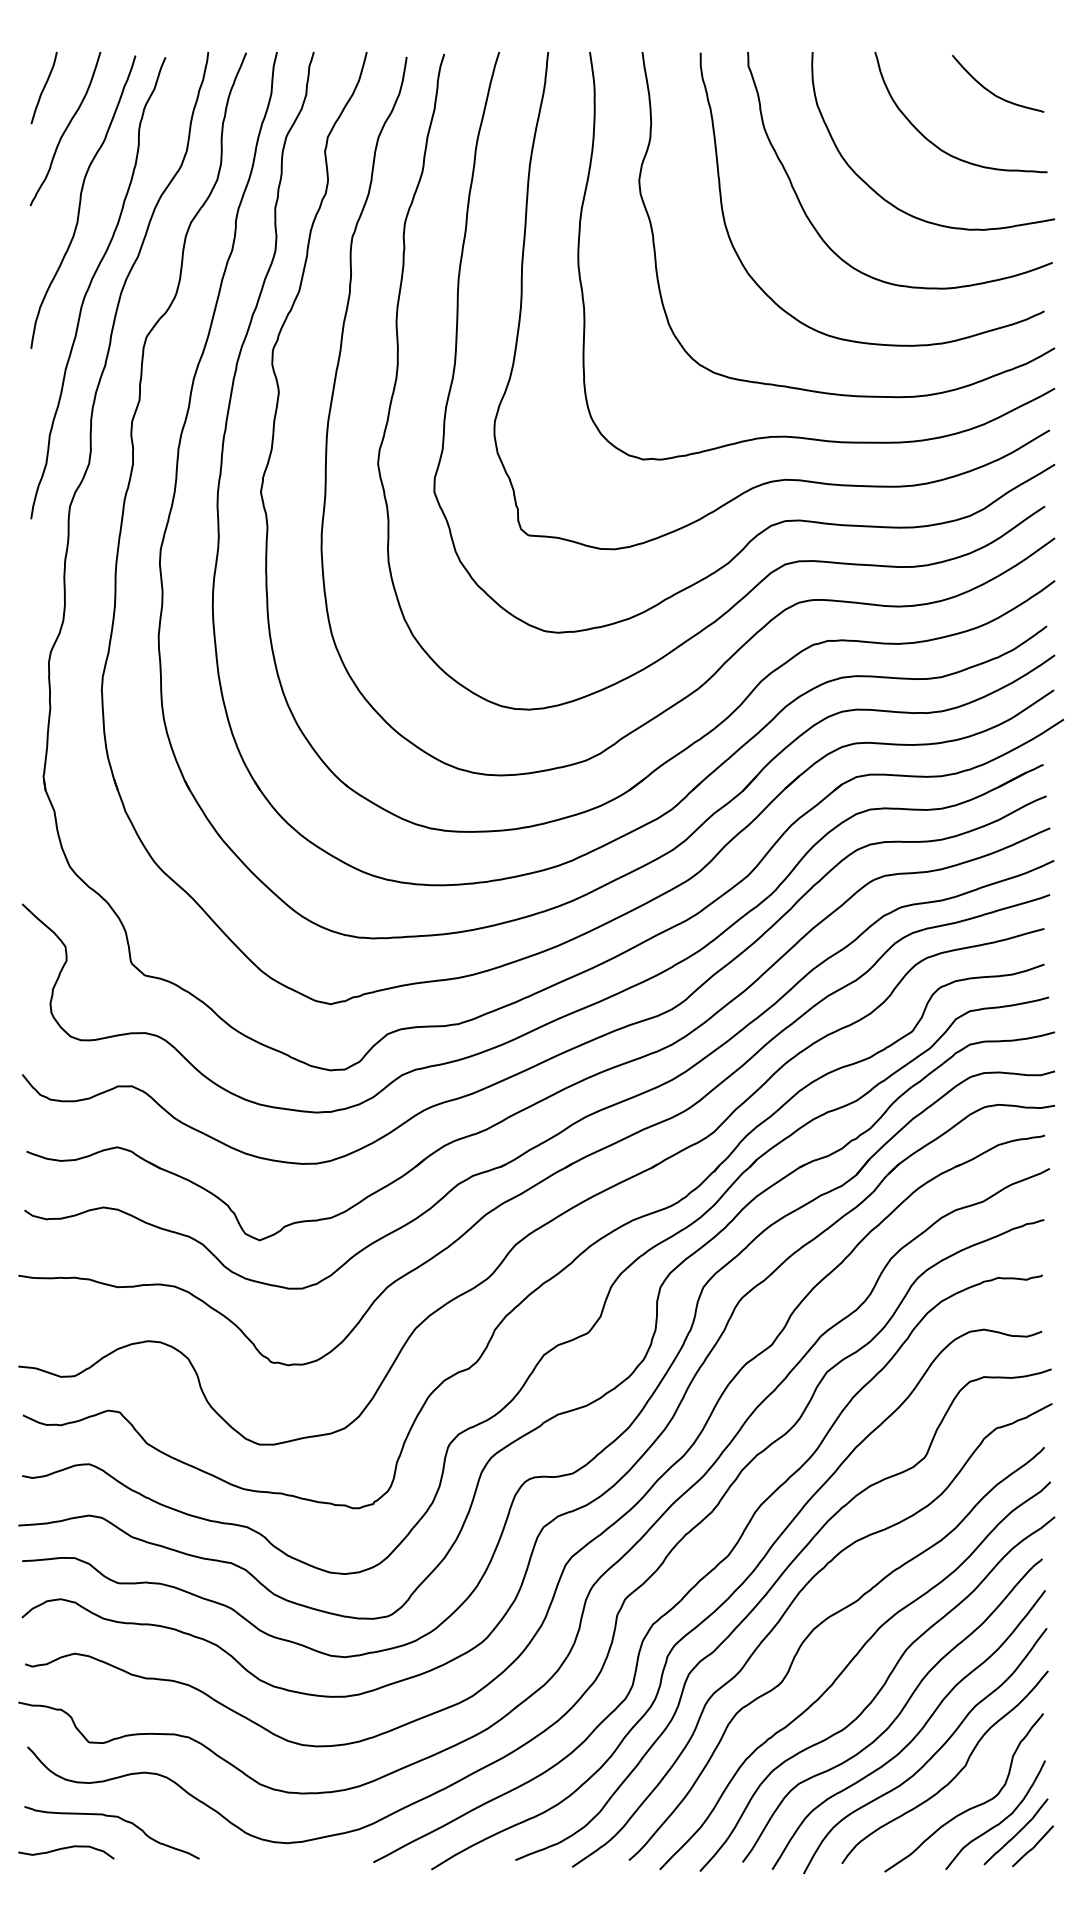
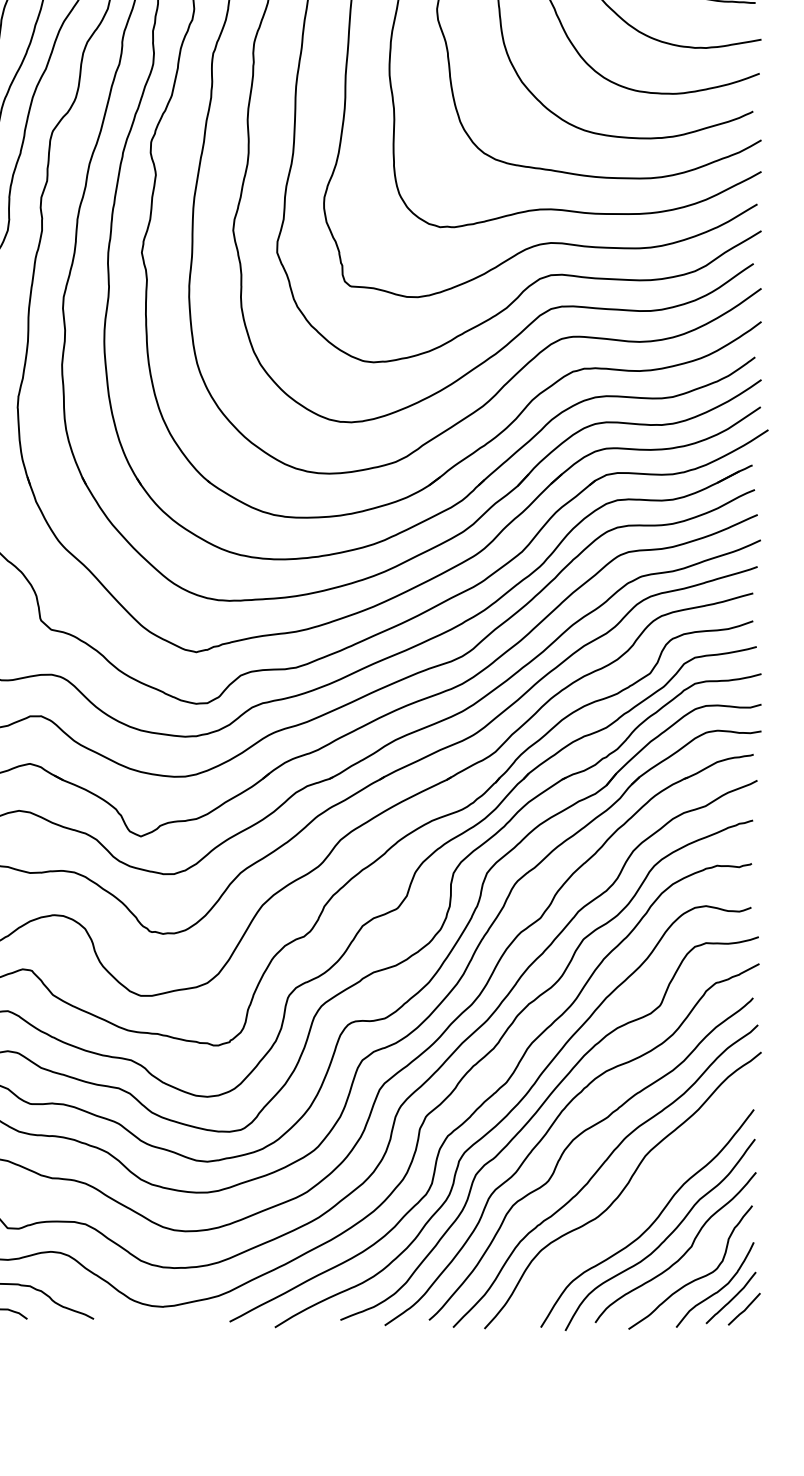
curve: (898, 1713) -> (639, 1205), removed

